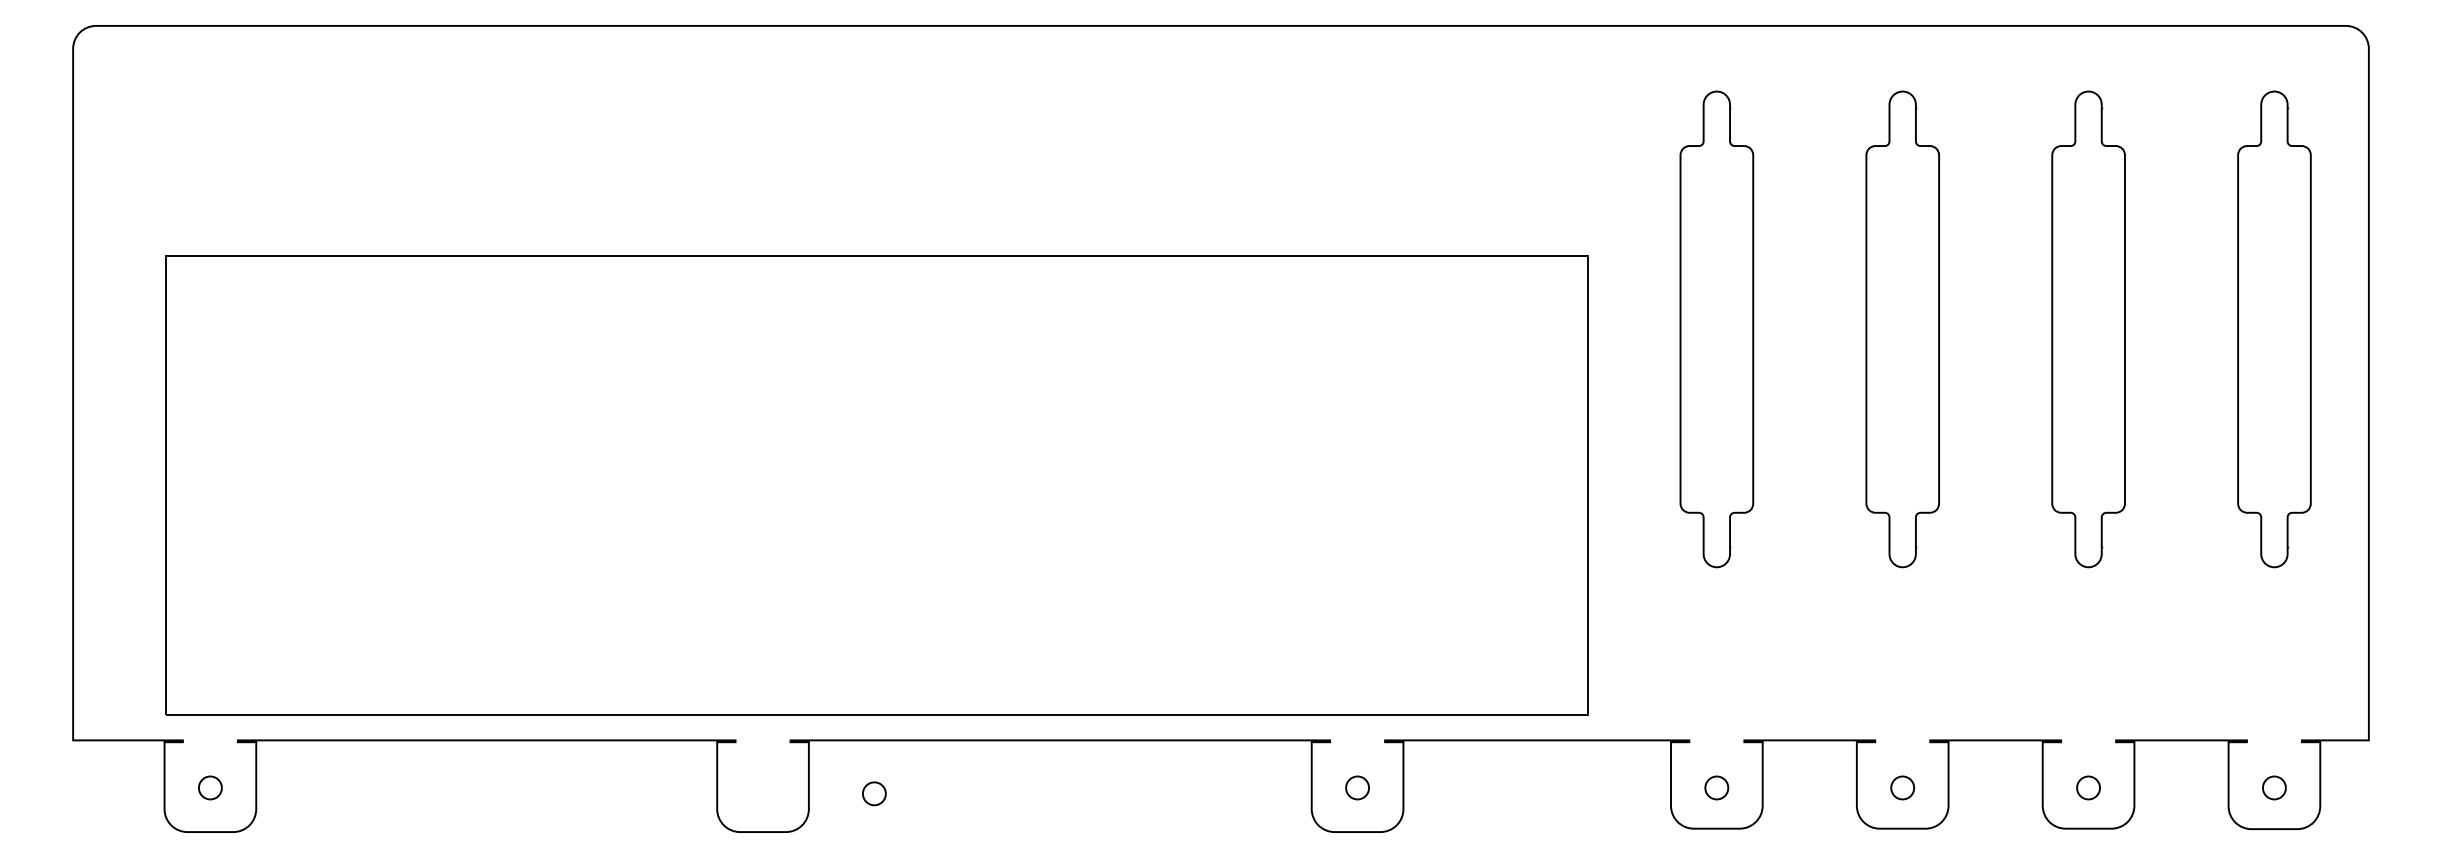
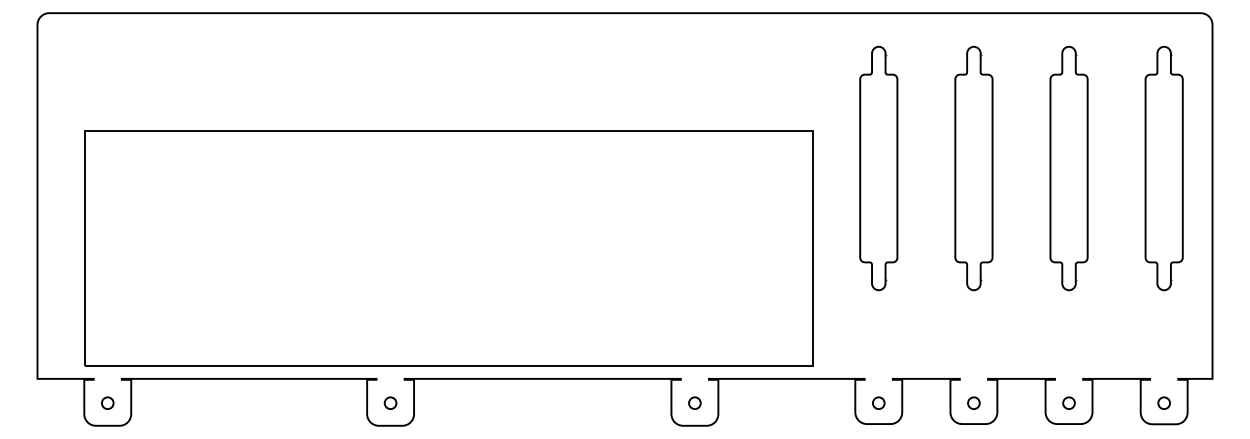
circle: (874, 792) -> (390, 402), moved

